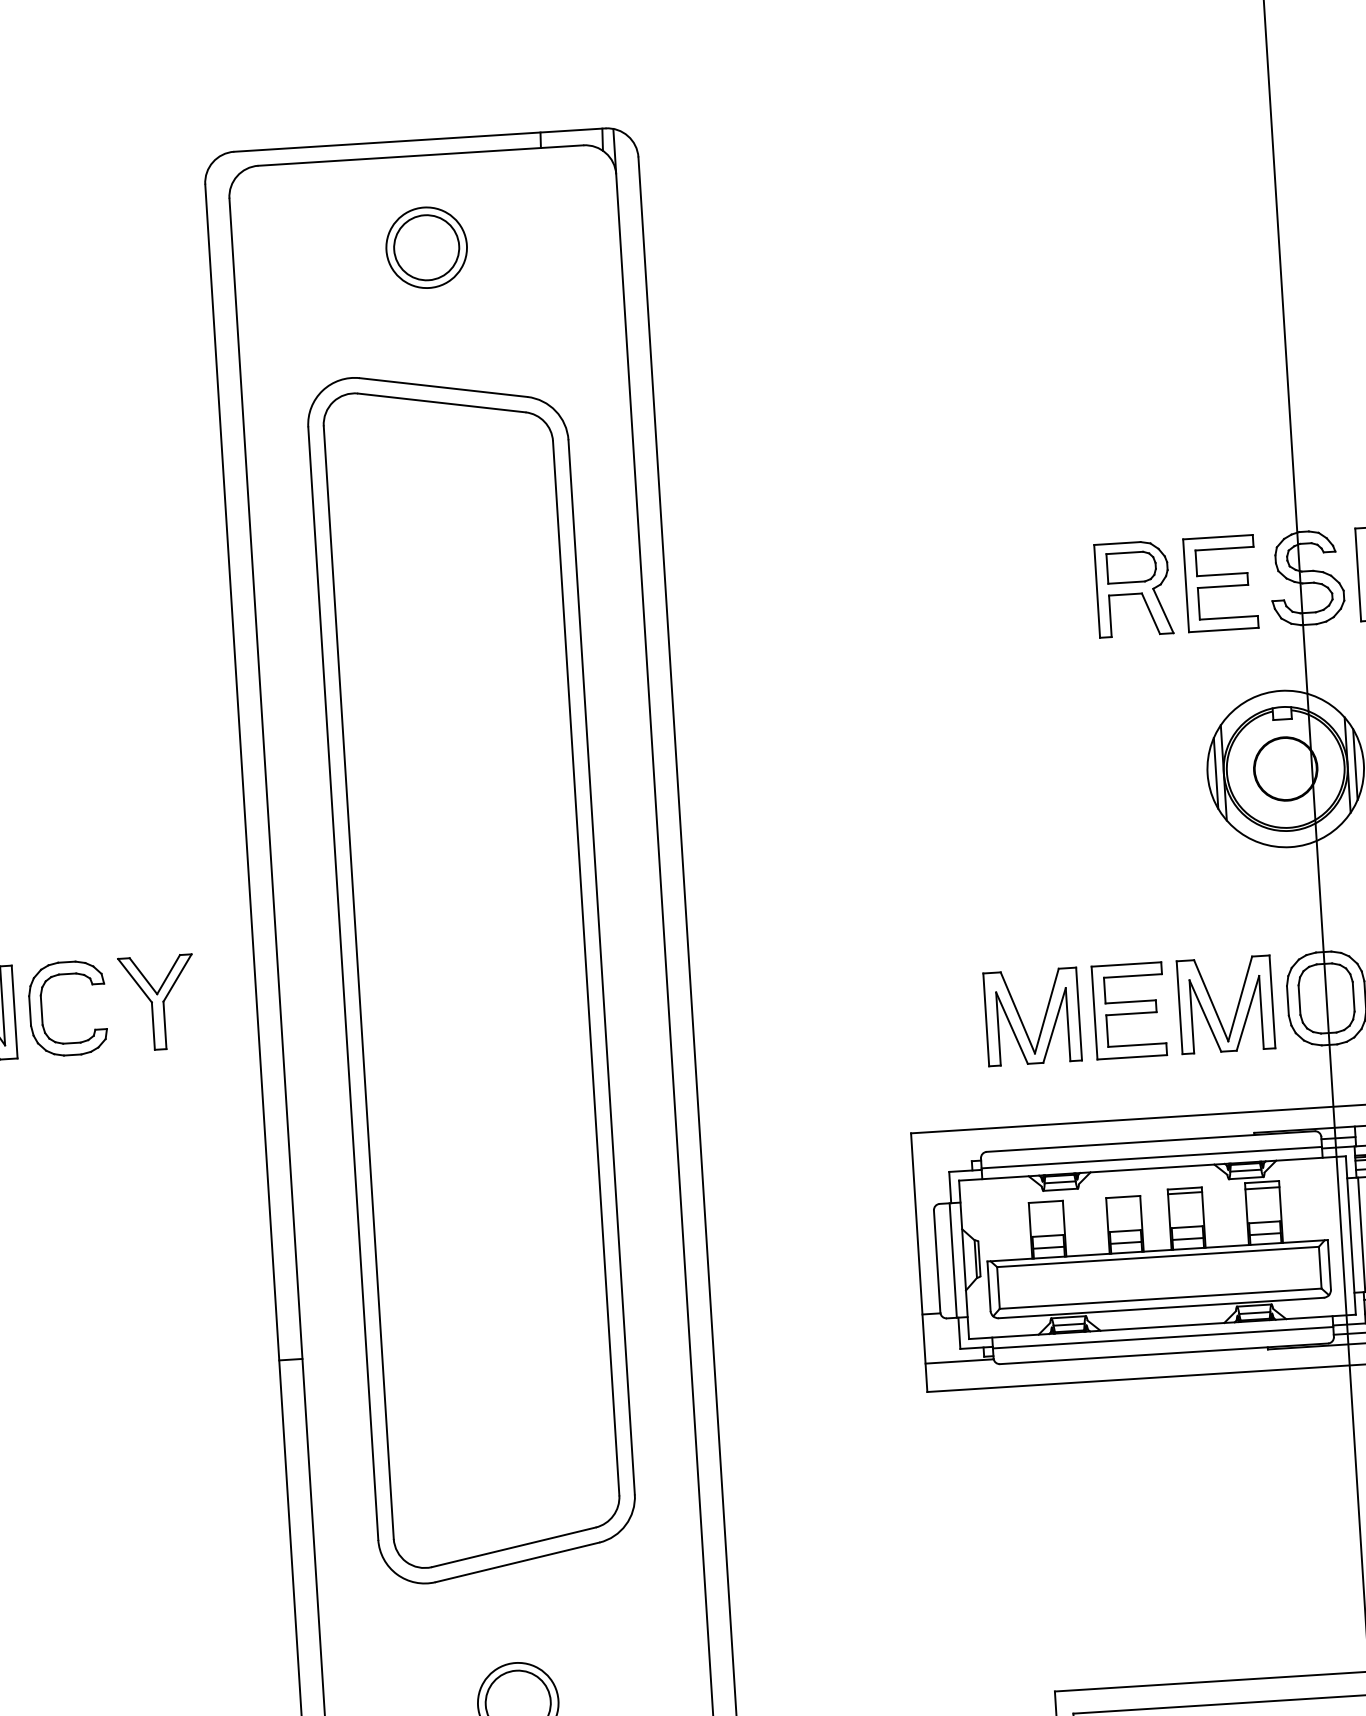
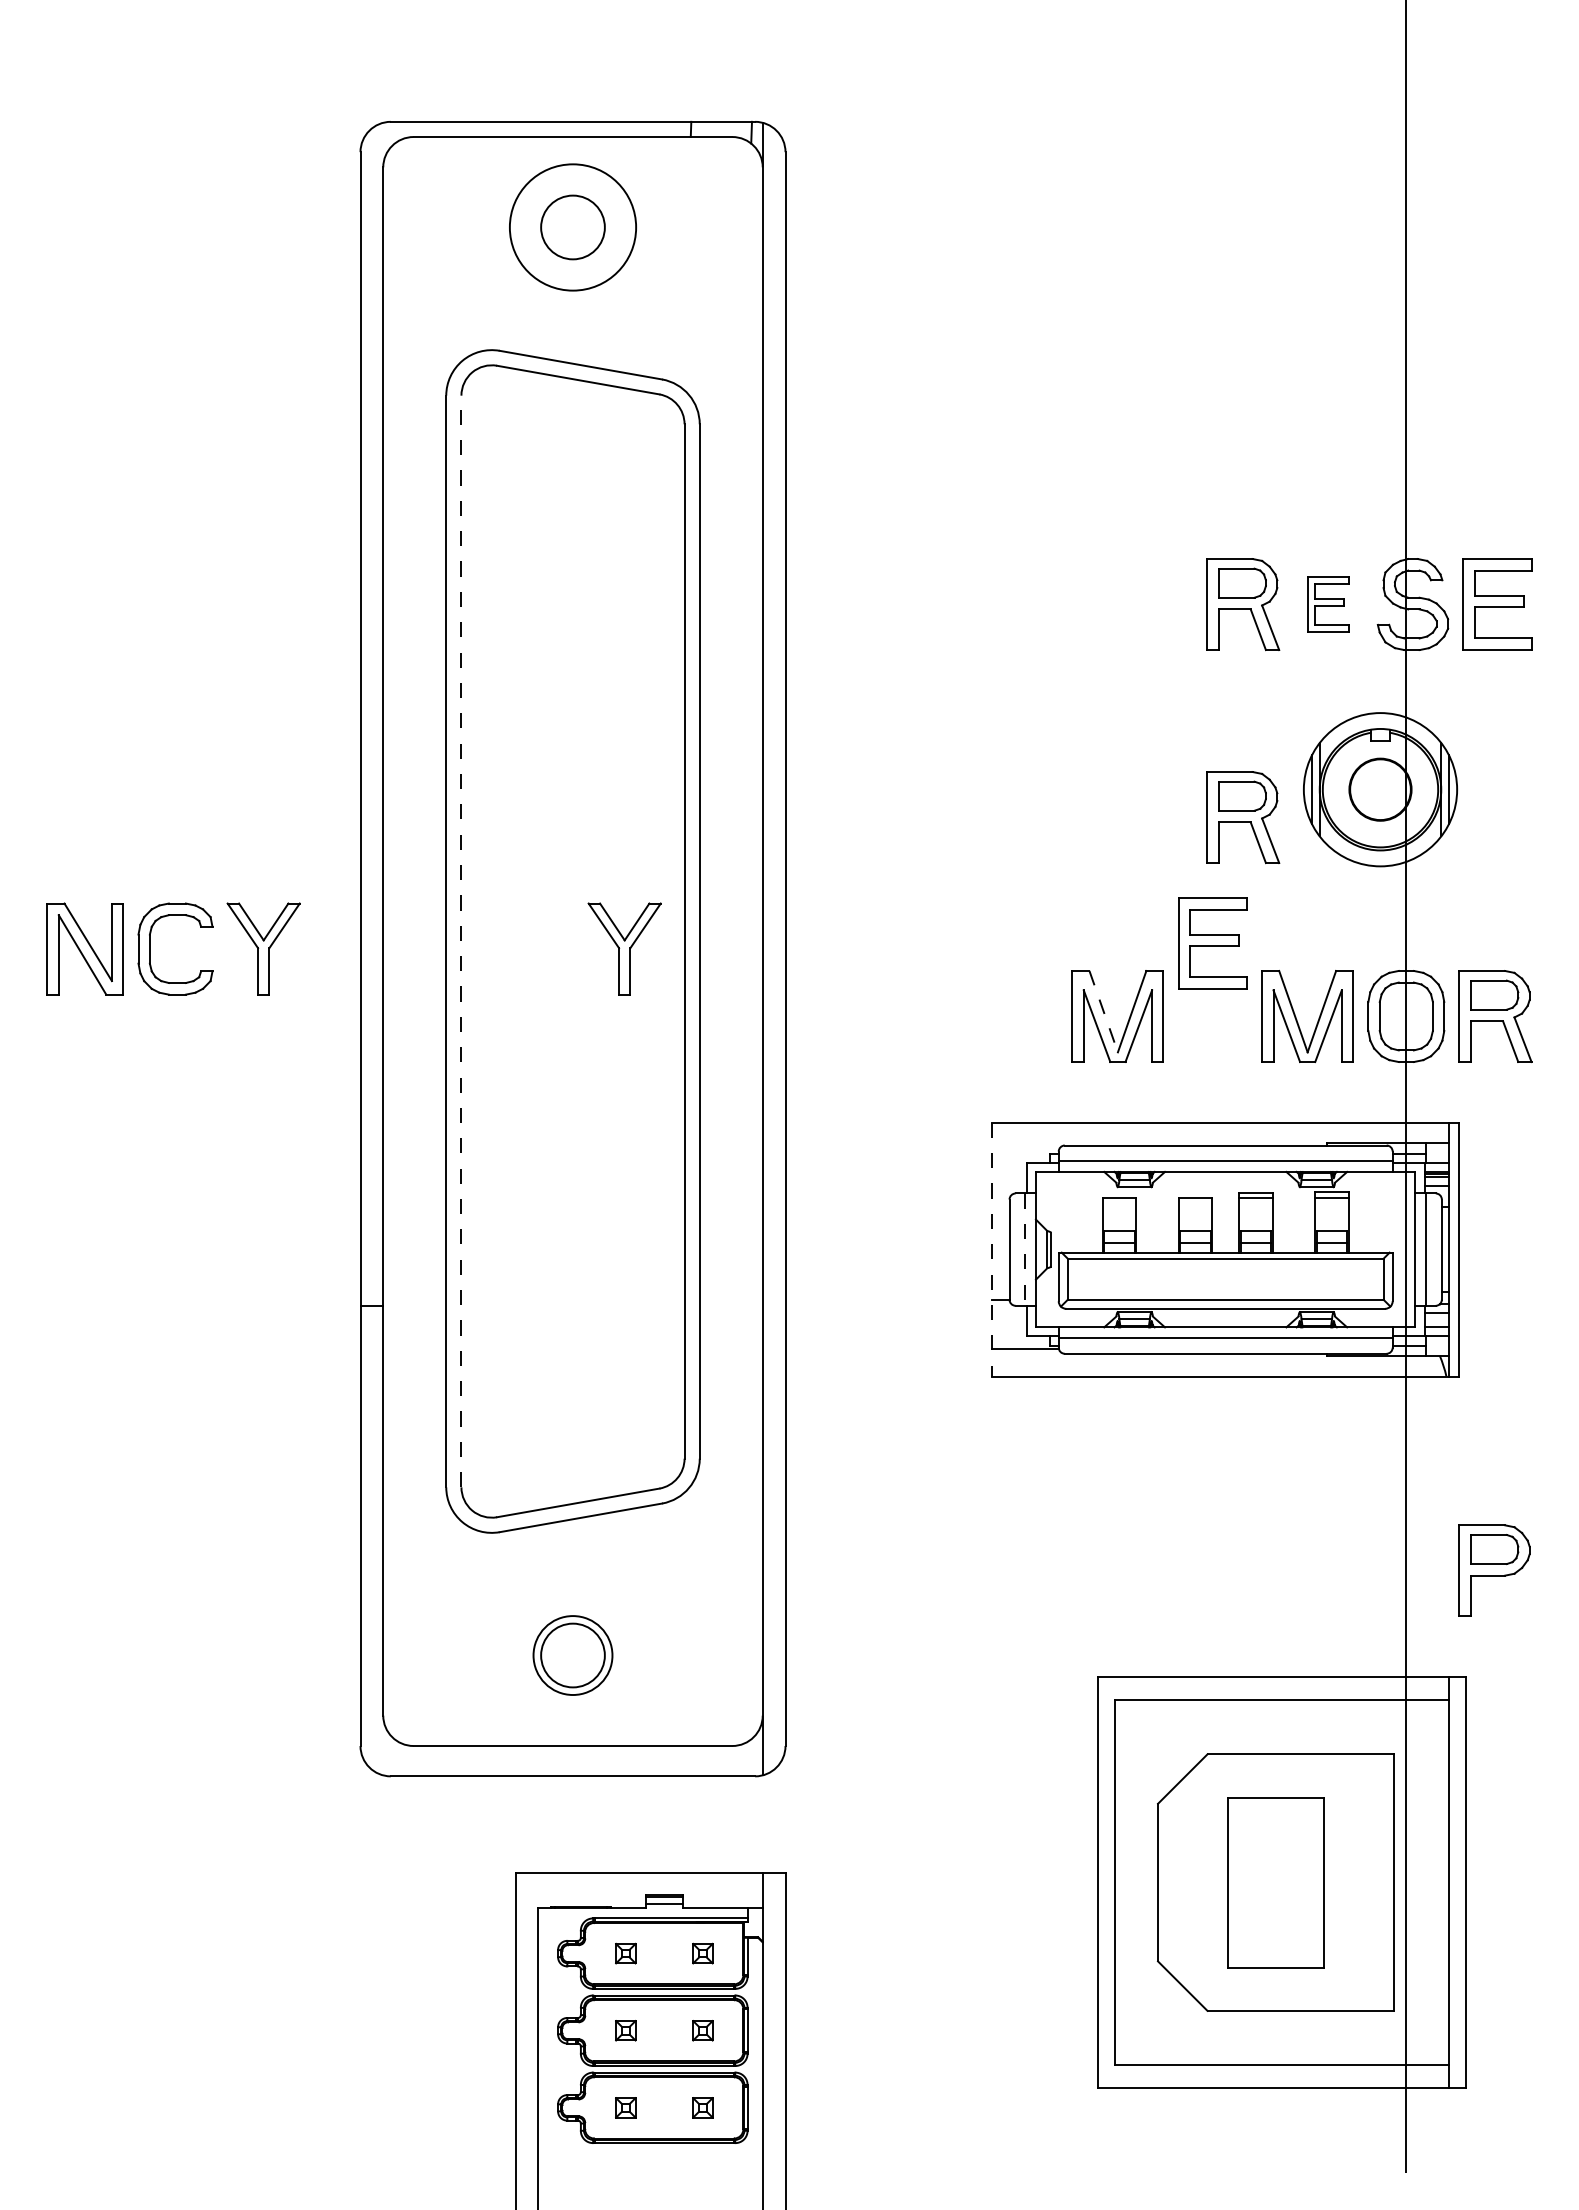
circle: (426, 247) -> (572, 227), size x1.6
part: (1220, 583) -> (1328, 604), size x0.6
part: (1147, 806) -> (1243, 817), added
part: (525, 979) -> (624, 948), added
line: (358, 982) -> (461, 941), solid -> dashed
part: (1129, 1010) -> (1212, 943), moved
line: (1017, 1013) -> (1103, 1012), solid -> dashed
line: (953, 1261) -> (1025, 1250), solid -> dashed
line: (918, 1262) -> (991, 1249), solid -> dashed

